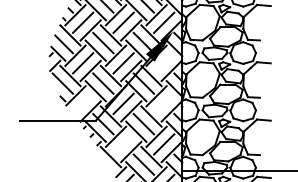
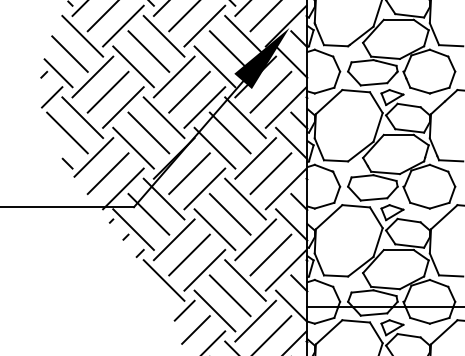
line: (164, 63) -> (271, 92), added
line: (82, 103) -> (106, 172), added
line: (164, 103) -> (271, 172), added
line: (123, 144) -> (189, 255), added

